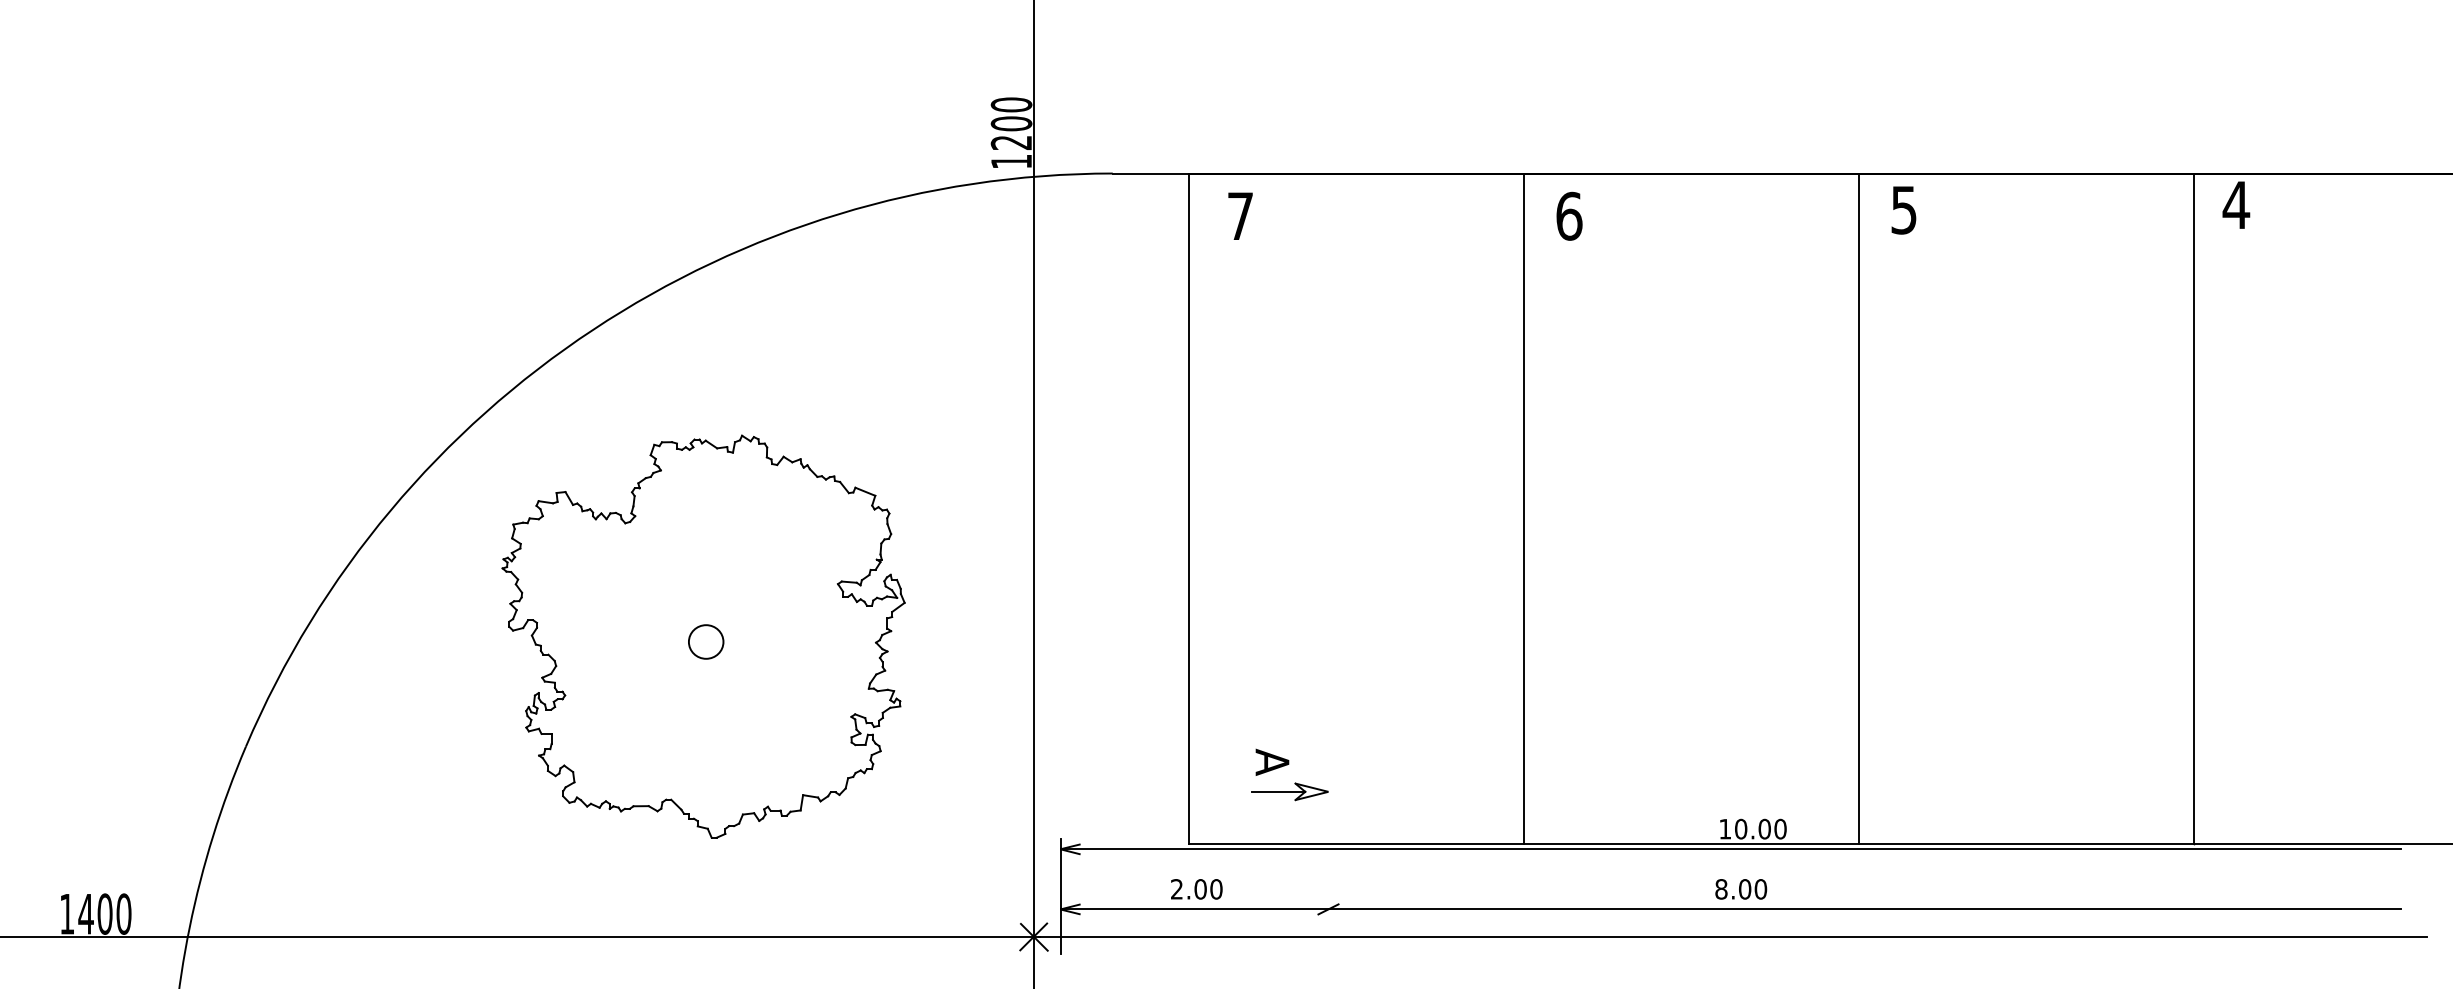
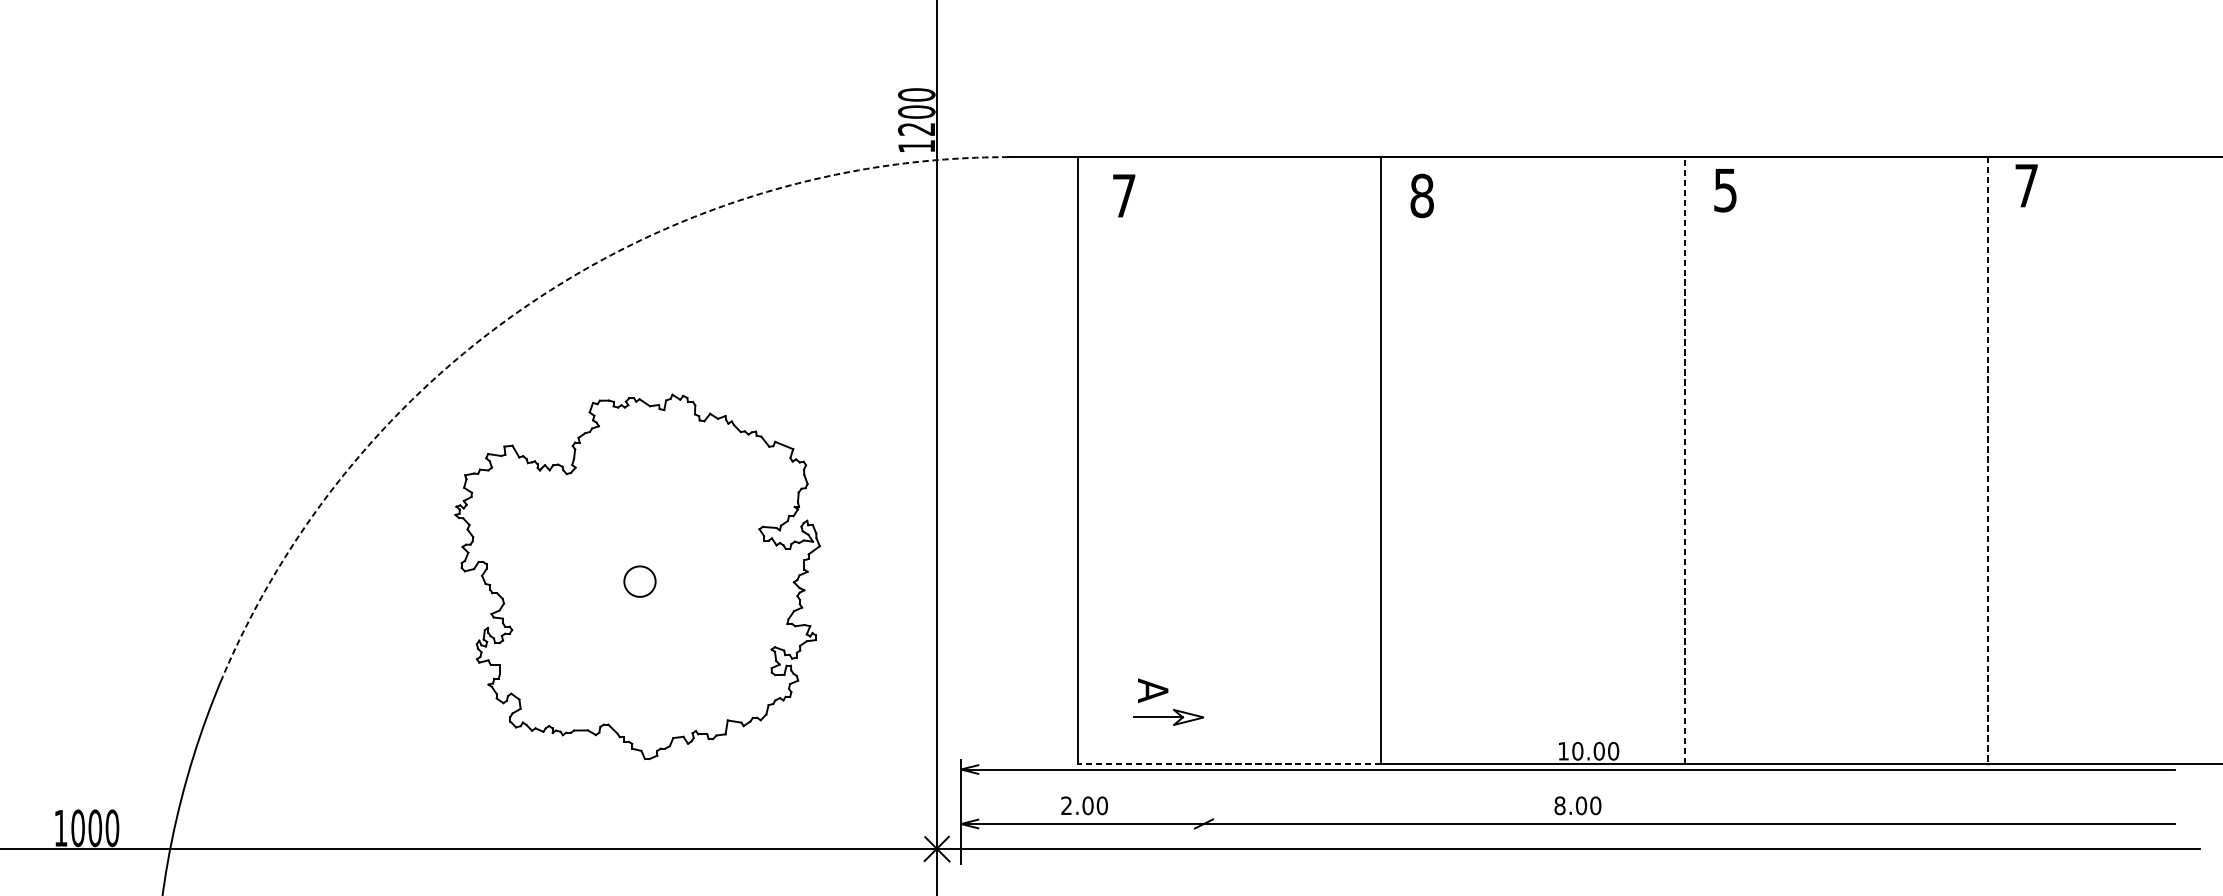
text: (2236, 204) -> (2026, 185), 4 -> 7
text: (1569, 215) -> (1422, 195), 6 -> 8
arc: (593, 329) -> (537, 298), solid -> dashed
line: (1859, 508) -> (1685, 460), solid -> dashed
line: (2194, 509) -> (1988, 461), solid -> dashed
line: (1356, 843) -> (1229, 764), solid -> dashed
text: (85, 913) -> (77, 827), 1400 -> 1000

